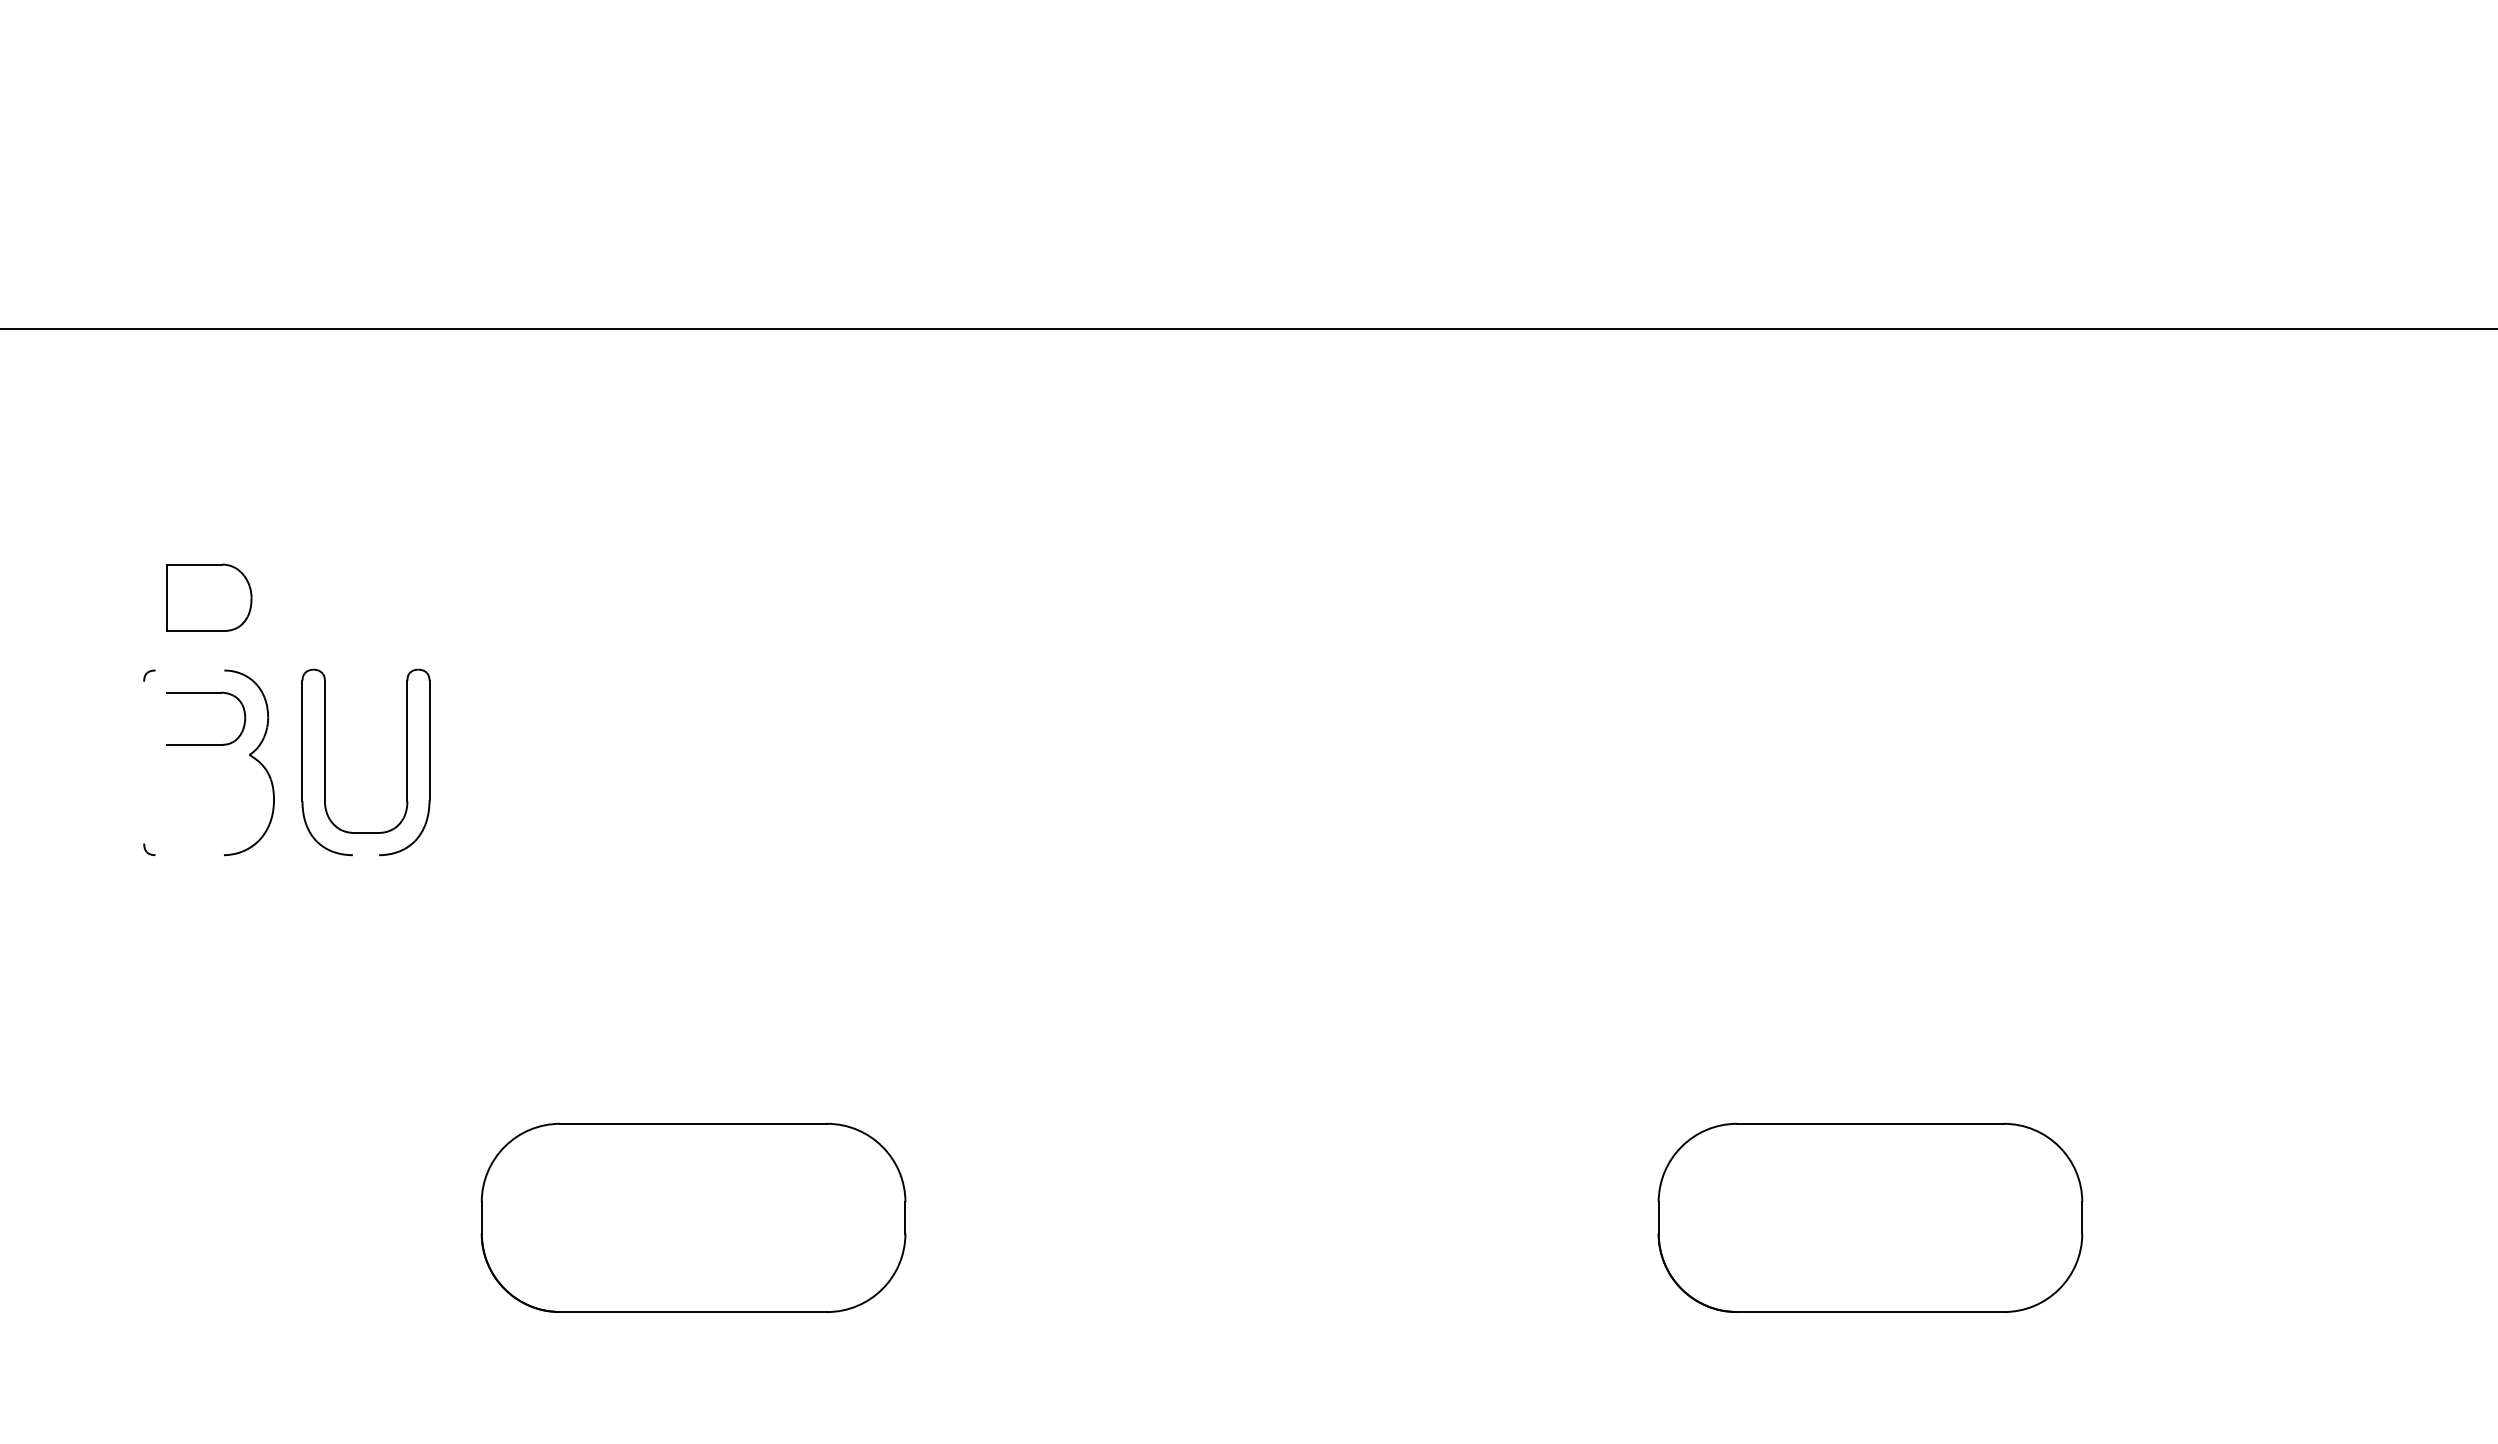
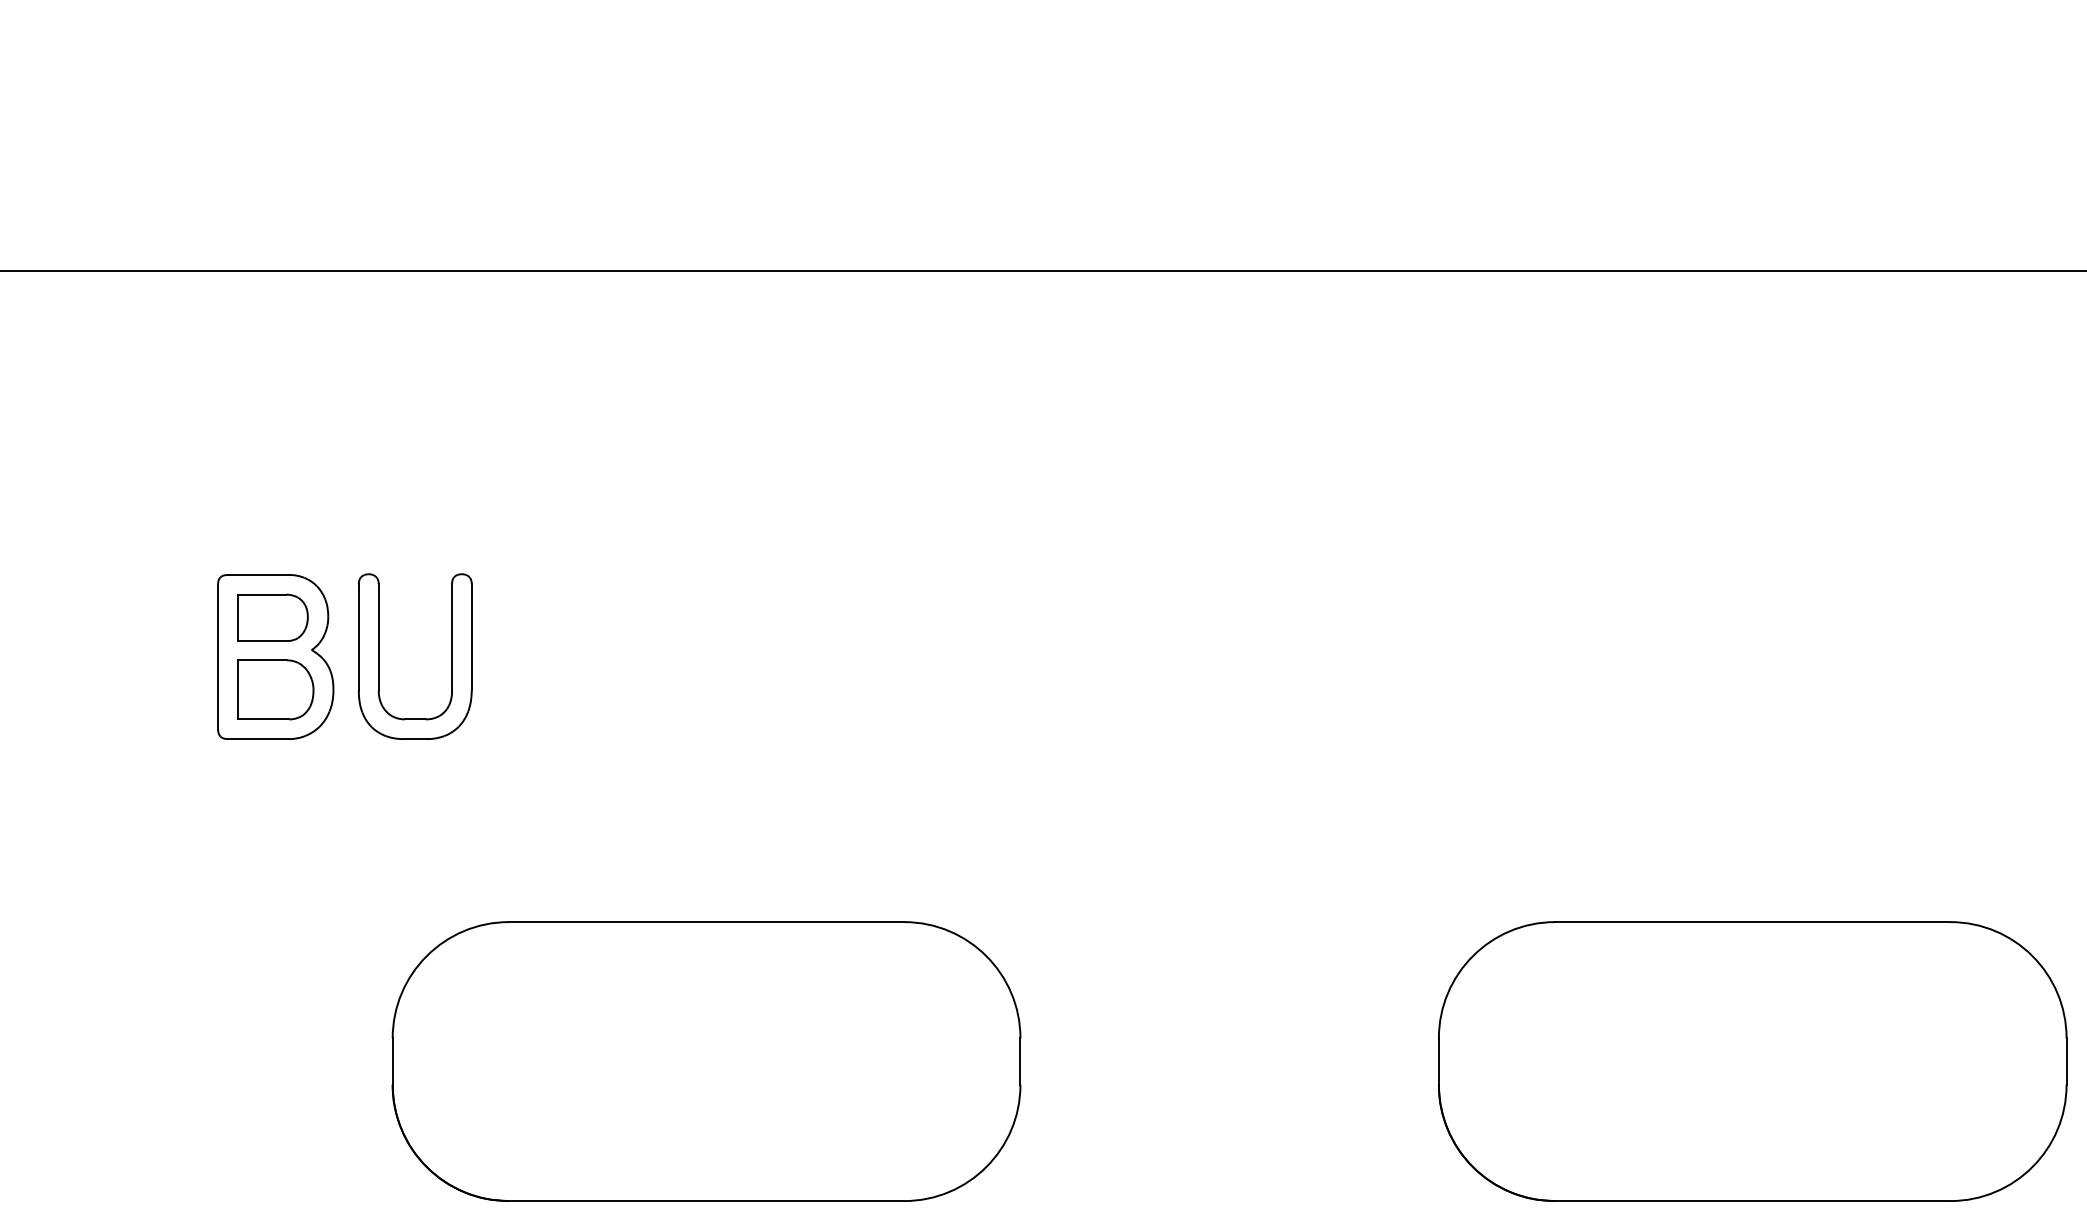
part: (209, 597) -> (276, 689), moved
line: (189, 670) -> (258, 574), added
line: (166, 718) -> (237, 617), added
line: (144, 762) -> (218, 656), added
line: (189, 855) -> (258, 739), added
line: (365, 855) -> (414, 739), added
part: (693, 1217) -> (706, 1061), size x1.67
part: (1870, 1217) -> (1752, 1061), size x1.67

